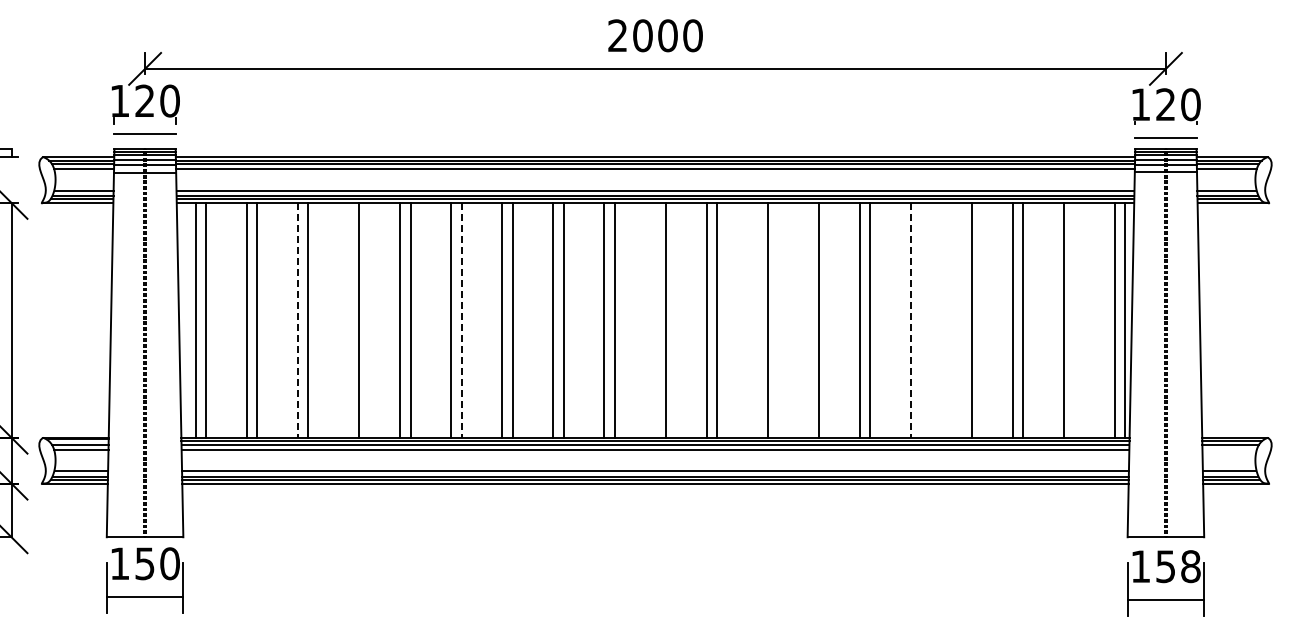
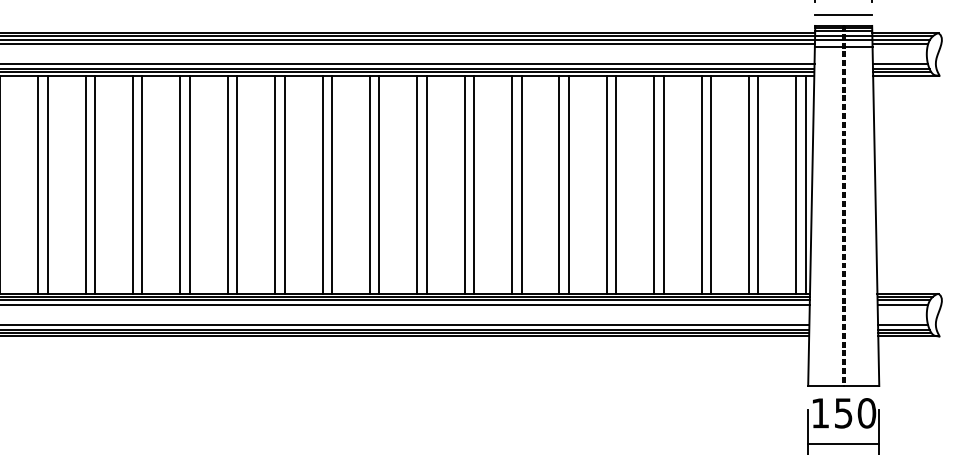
line: (349, 319) -> (85, 183), added
line: (655, 319) -> (369, 183), added
line: (757, 319) -> (464, 183), added
line: (808, 319) -> (511, 183), added
line: (920, 319) -> (615, 183), added
line: (961, 319) -> (653, 183), added
line: (1074, 319) -> (758, 183), added
line: (298, 320) -> (38, 184), dashed -> solid
line: (461, 320) -> (189, 184), dashed -> solid
line: (910, 320) -> (606, 184), dashed -> solid
line: (1229, 449) -> (902, 304), added
text: (1190, 566) -> (866, 413), 158 -> 150

